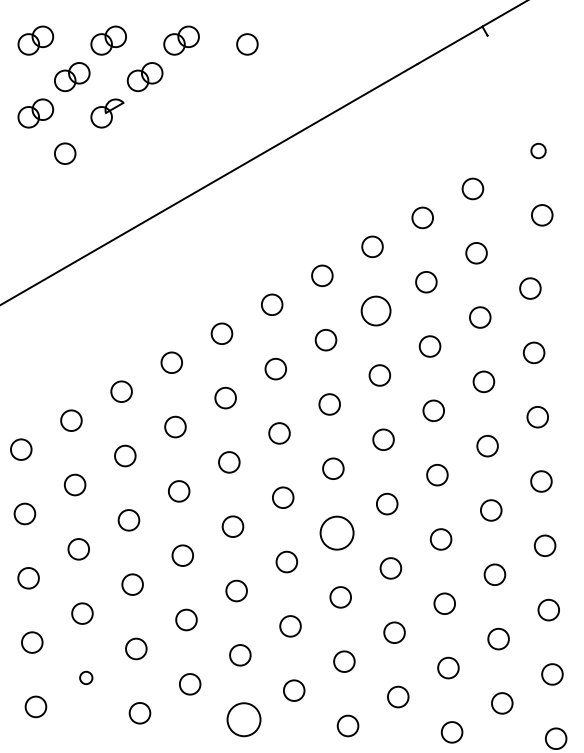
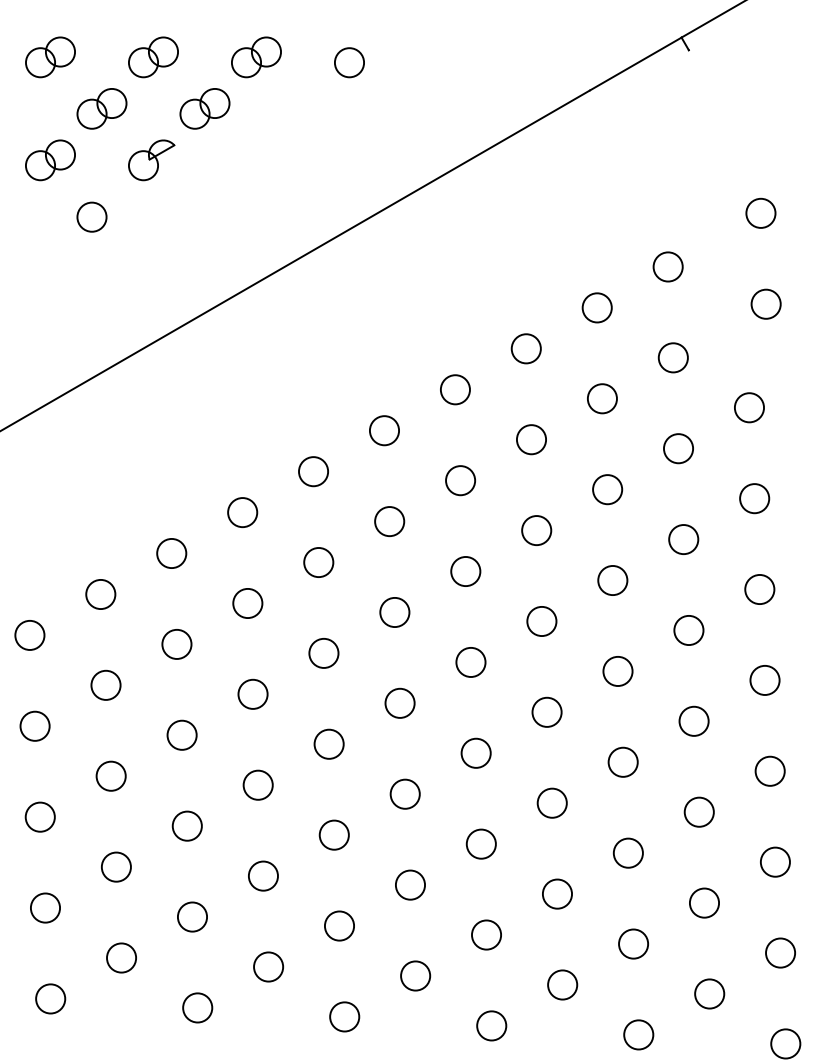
circle: (538, 150) -> (760, 212), size x1.43
circle: (376, 311) -> (531, 440), size x0.71
circle: (336, 532) -> (475, 752), size x0.62
circle: (86, 677) -> (122, 957), size x1.67
circle: (243, 719) -> (343, 1016), size x0.62

